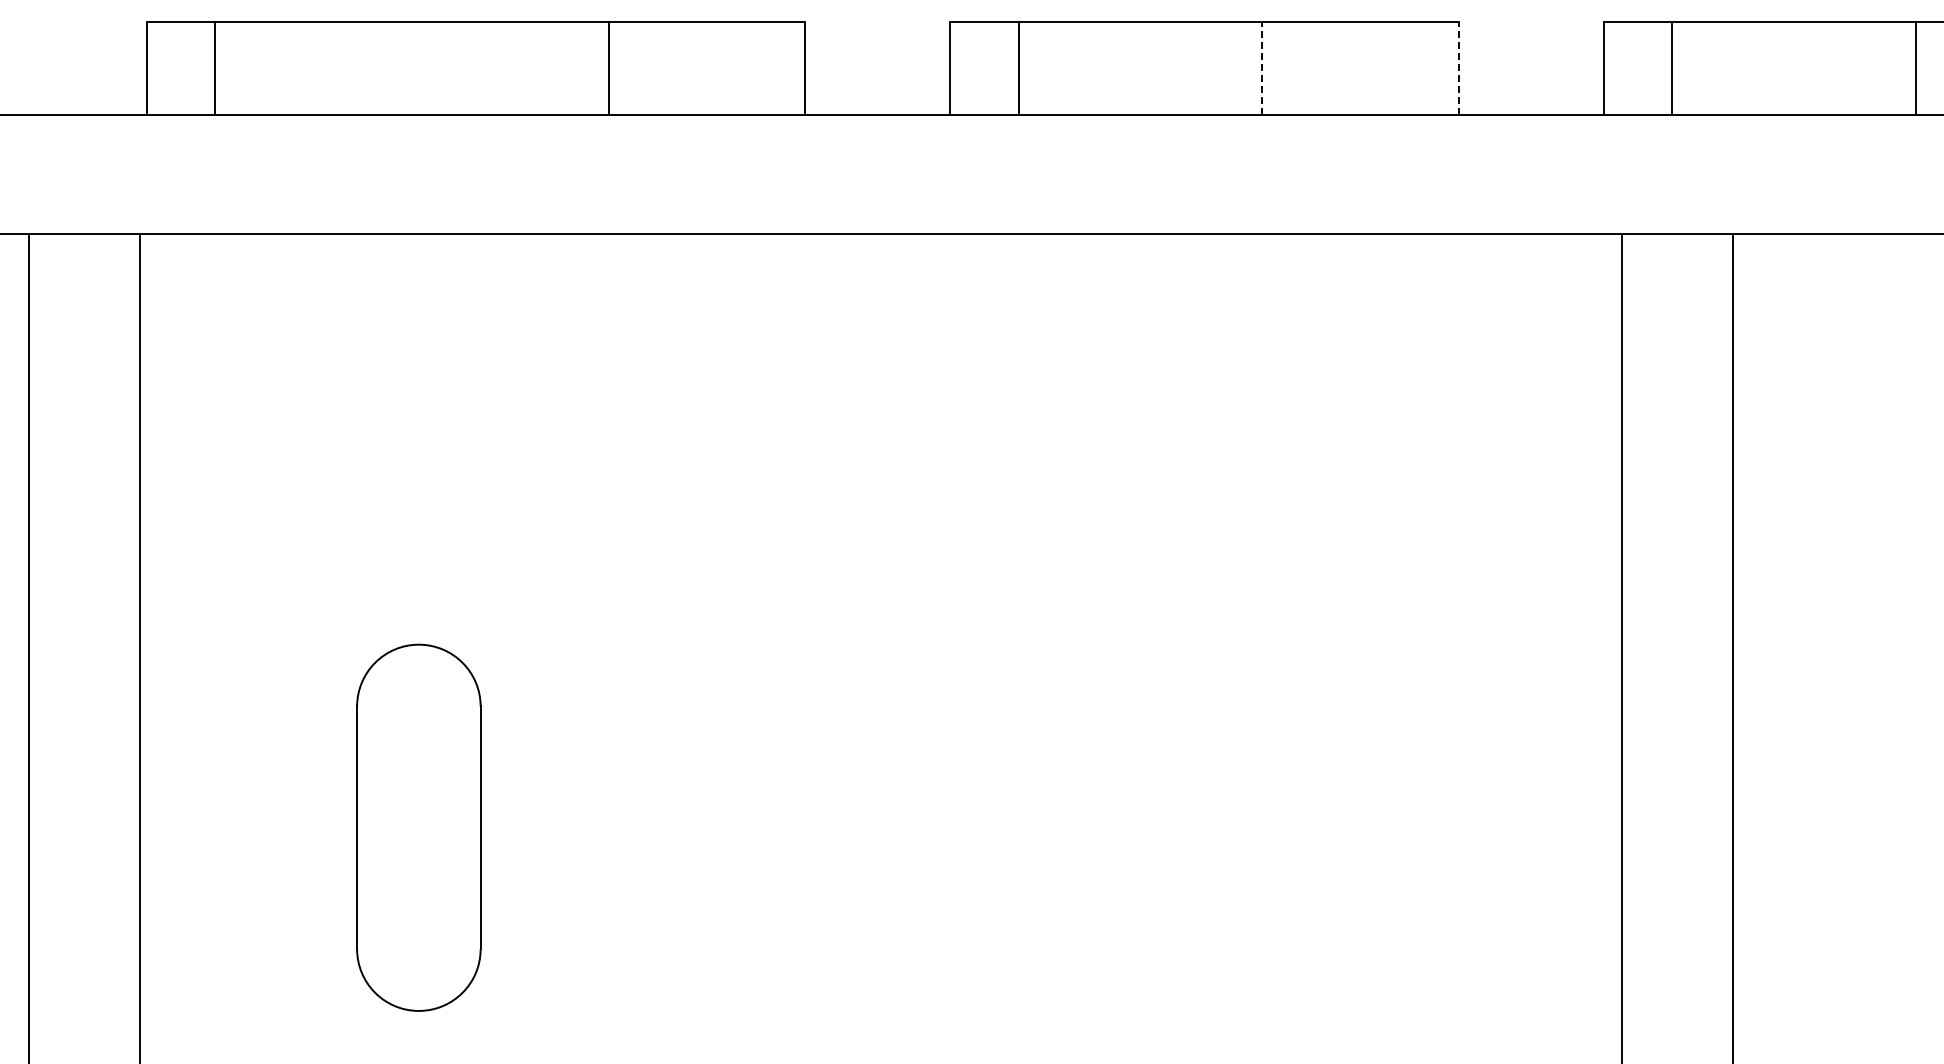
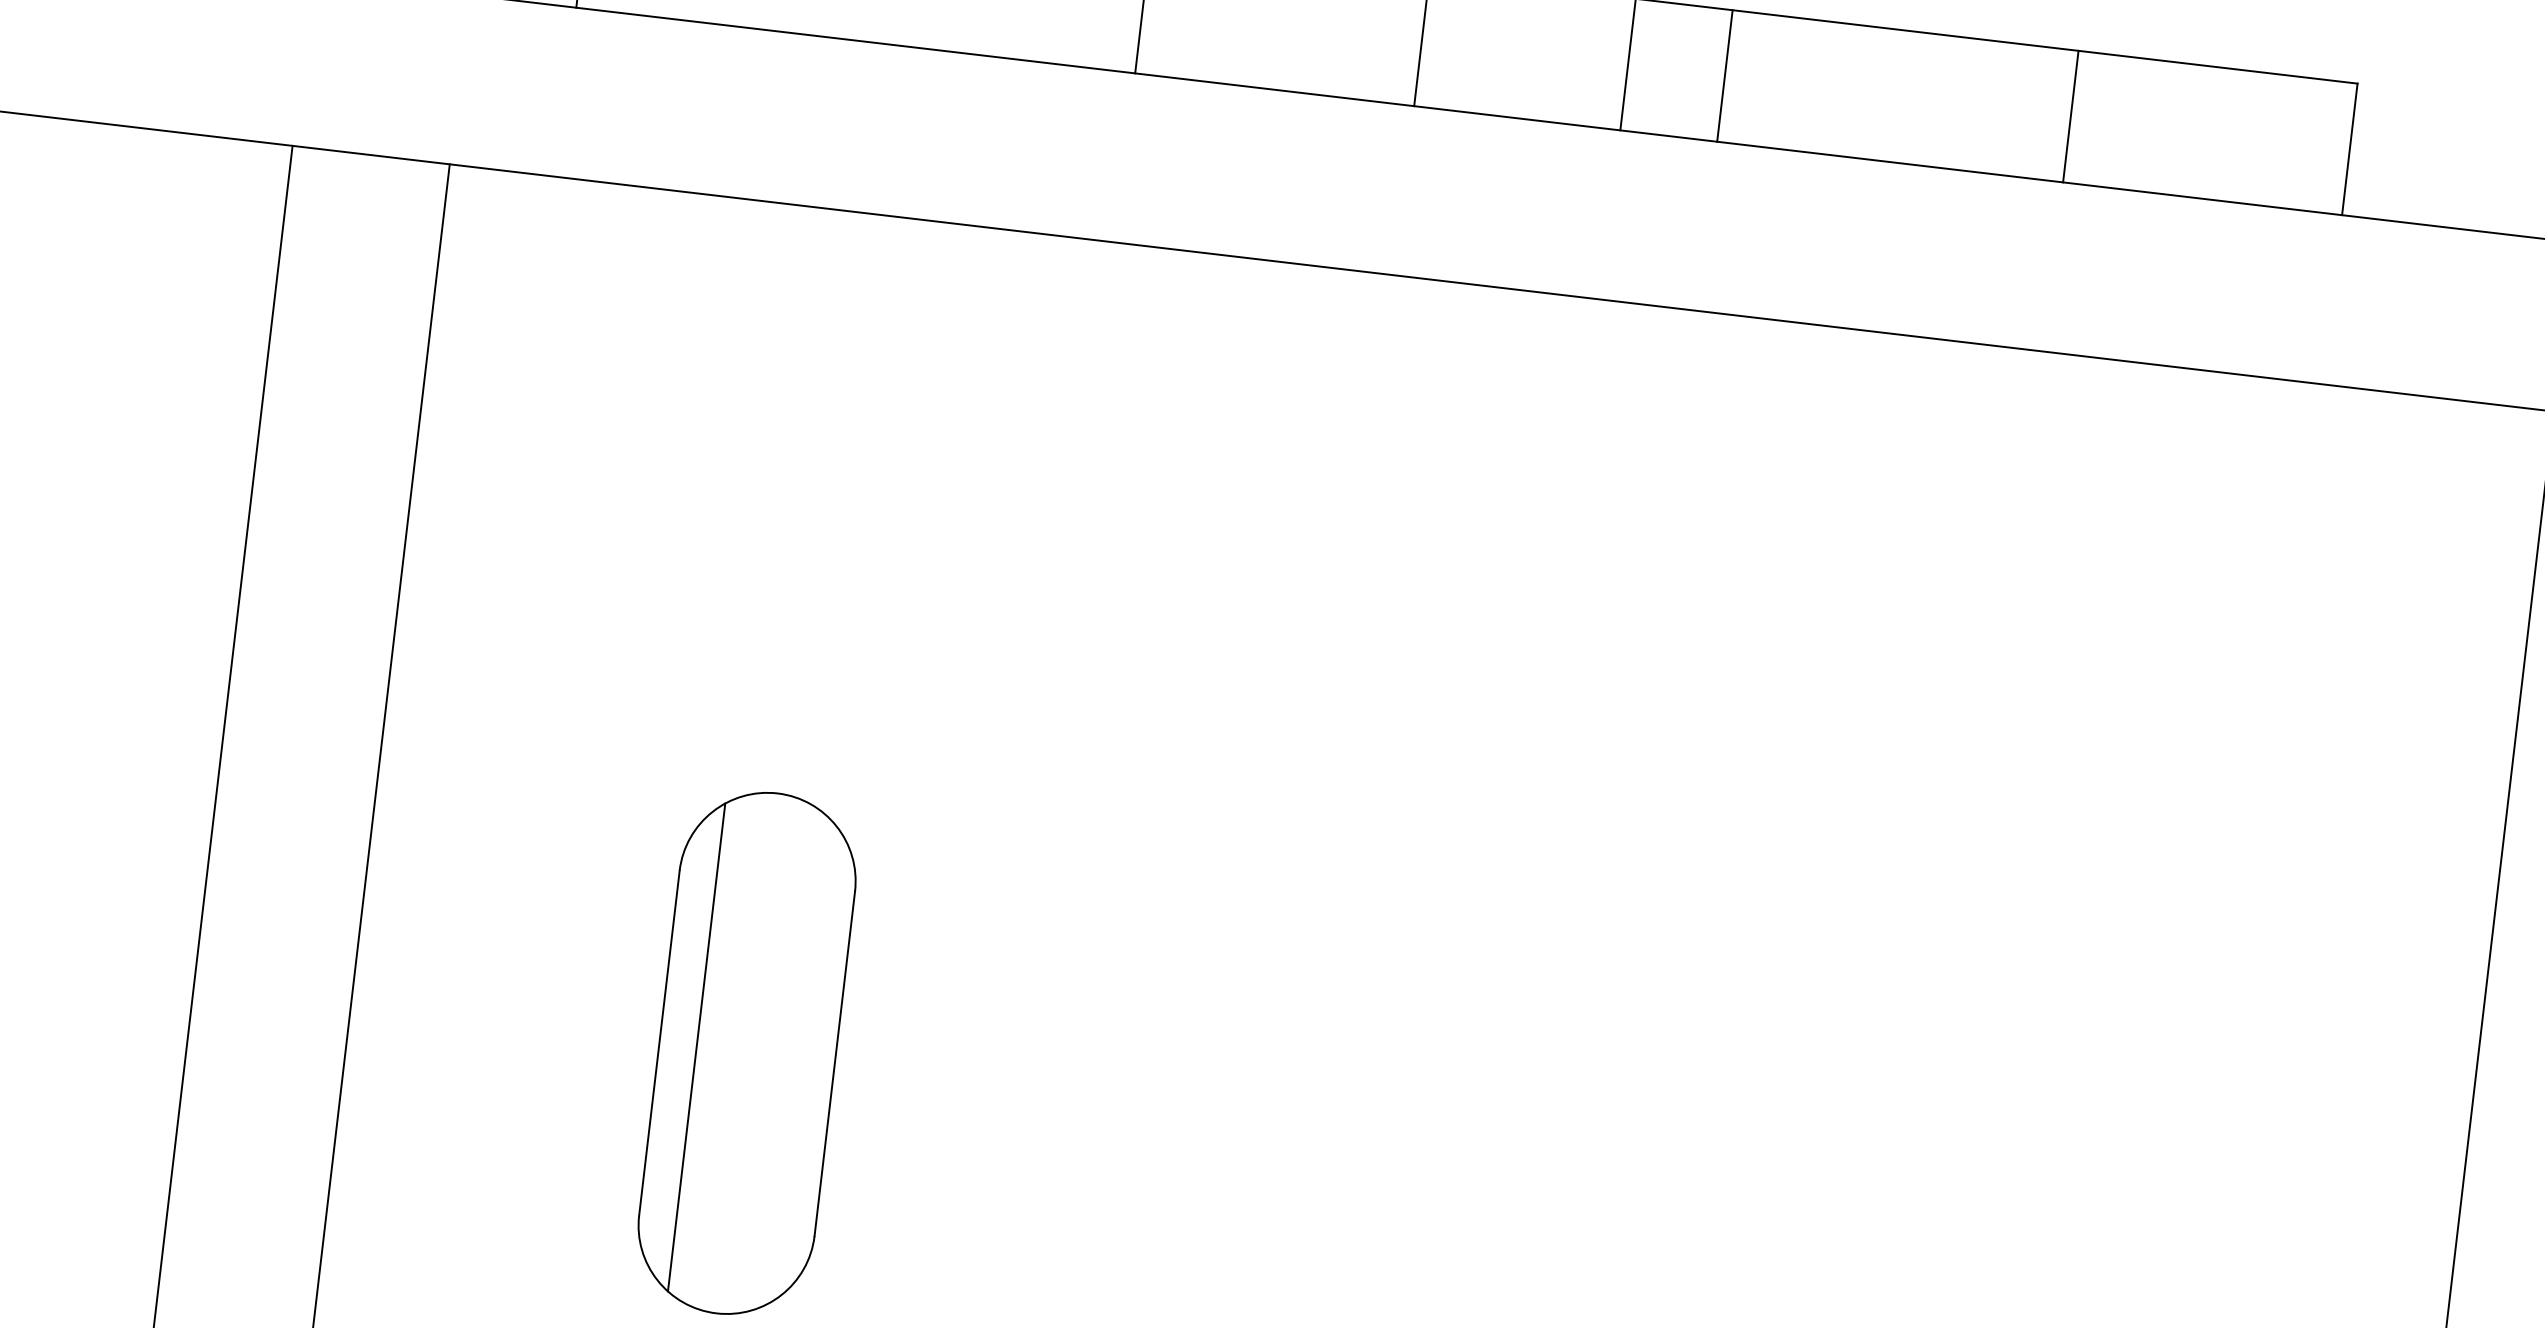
line: (1262, 68) -> (2071, 116), dashed -> solid
line: (1458, 68) -> (2349, 148), dashed -> solid
line: (383, 827) -> (696, 1047), added

